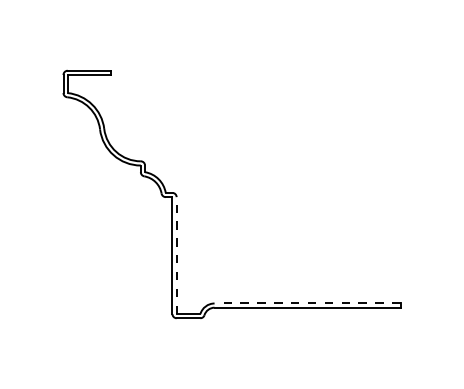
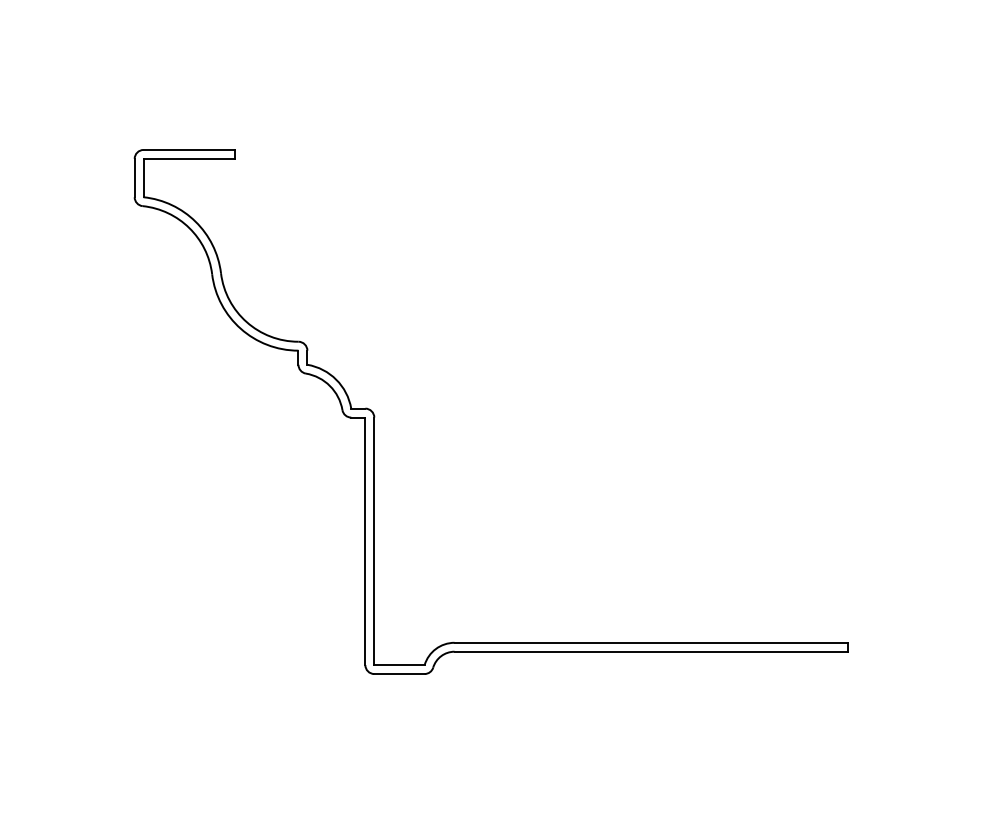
line: (176, 255) -> (373, 541), dashed -> solid
line: (307, 303) -> (651, 642), dashed -> solid

